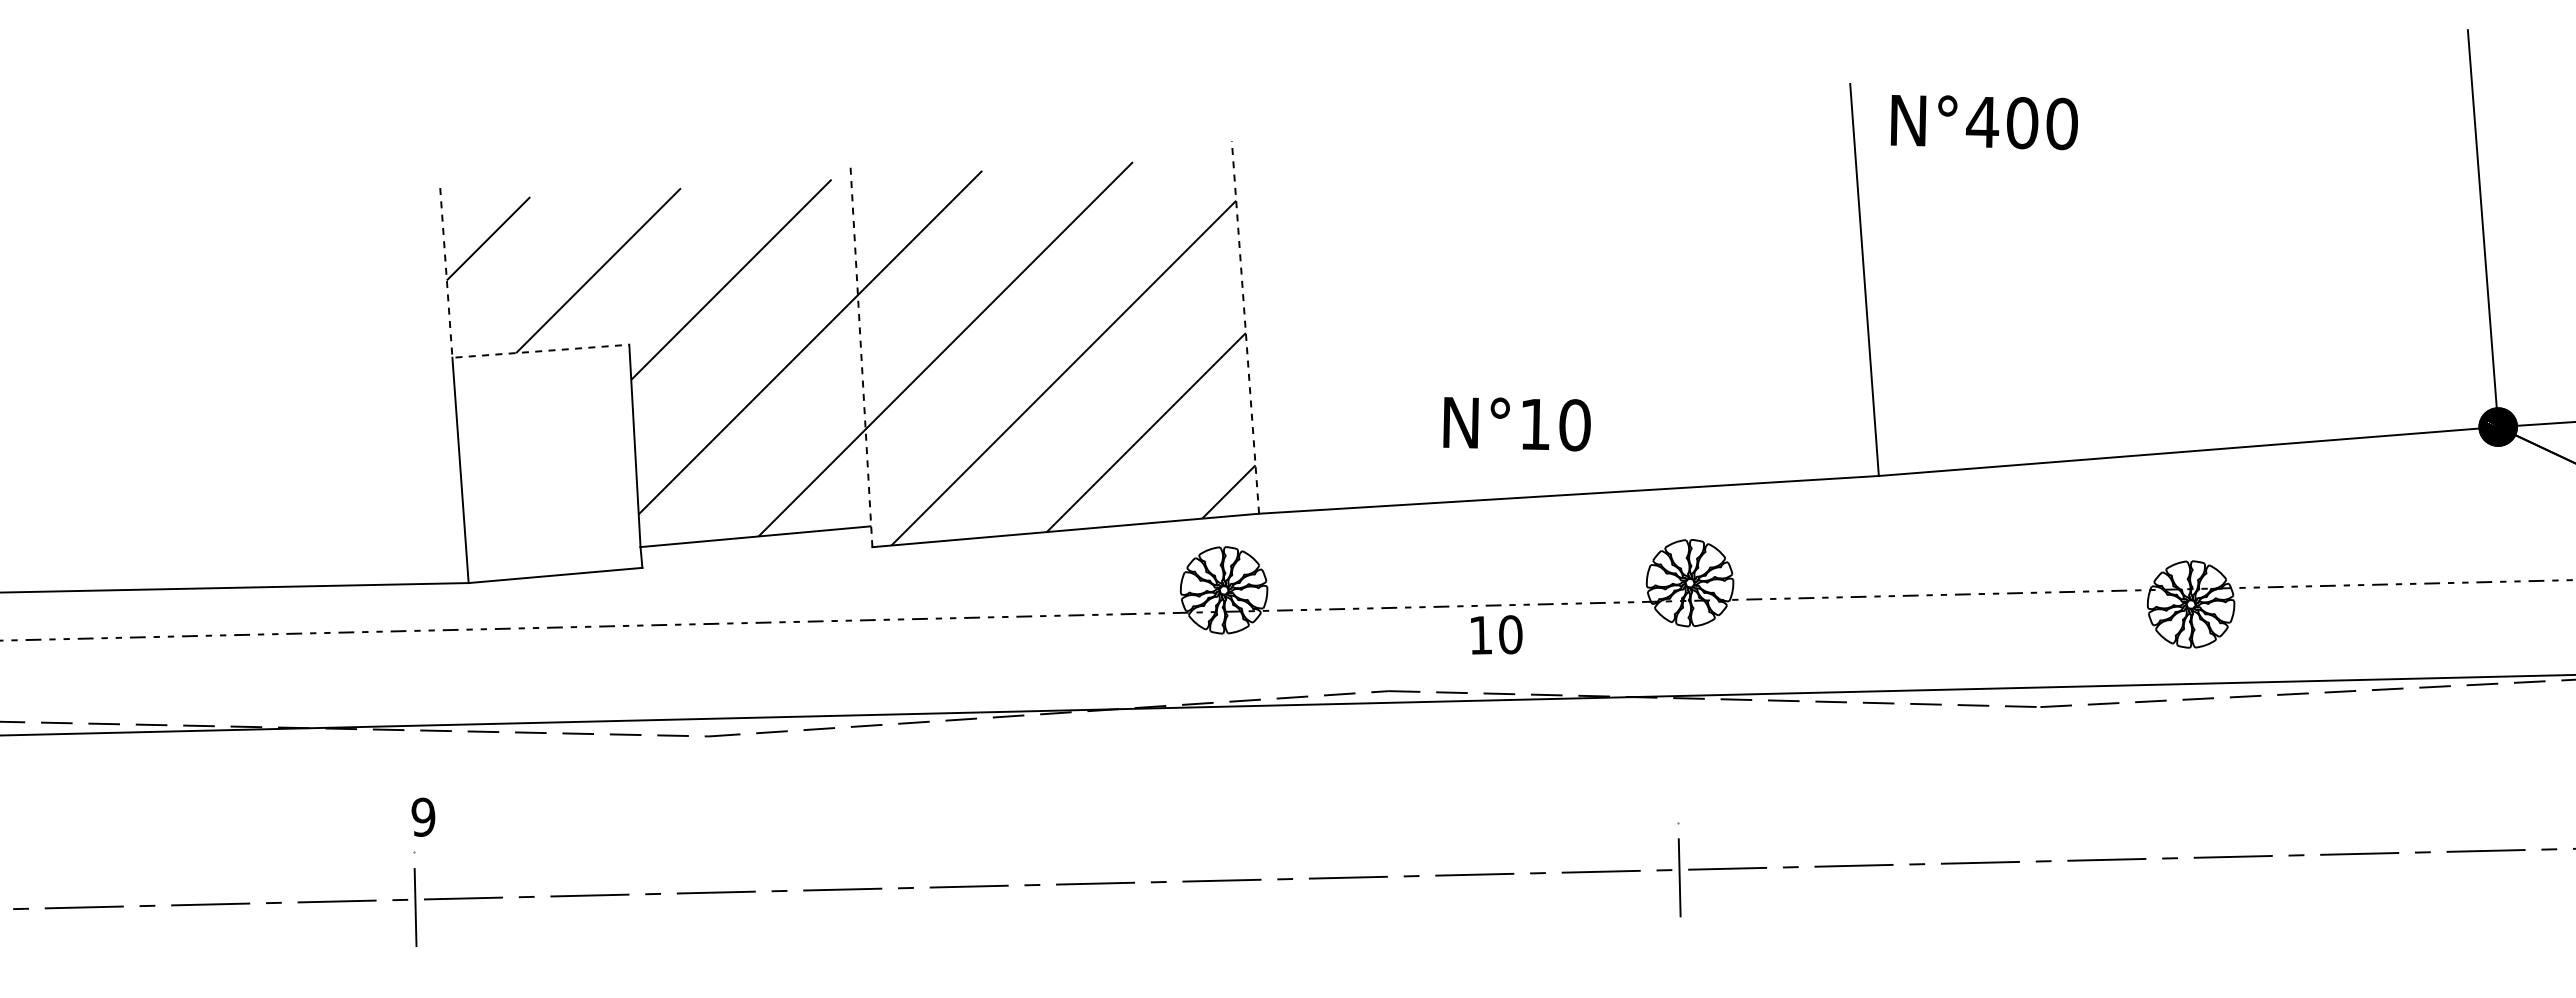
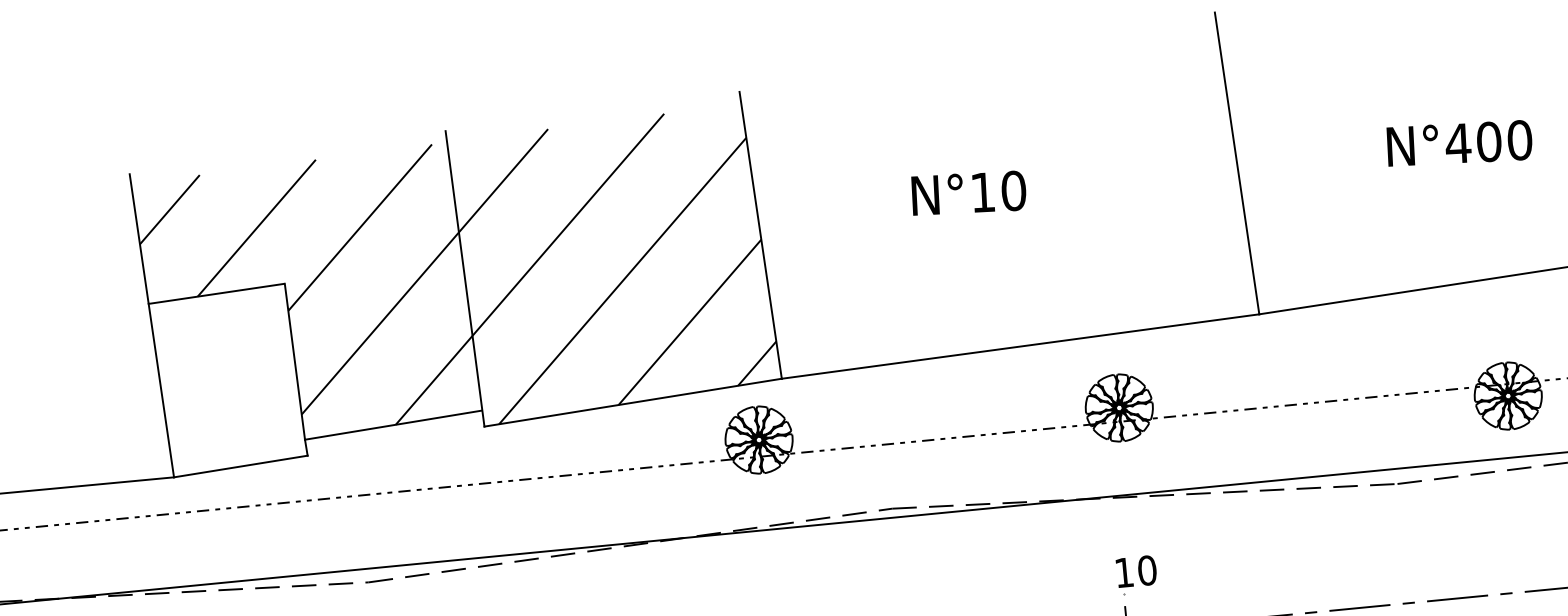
text: (1983, 122) -> (1458, 143), moved
line: (1245, 327) -> (760, 235), dashed -> solid
line: (861, 354) -> (465, 278), dashed -> solid
line: (455, 357) -> (151, 303), dashed -> solid
text: (1516, 424) -> (968, 193), moved
text: (1496, 634) -> (1136, 571), moved

